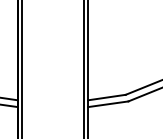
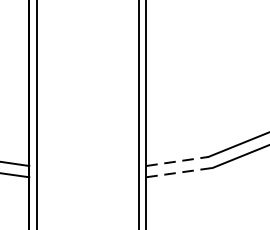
line: (107, 97) -> (178, 161), solid -> dashed
line: (108, 104) -> (179, 173), solid -> dashed

